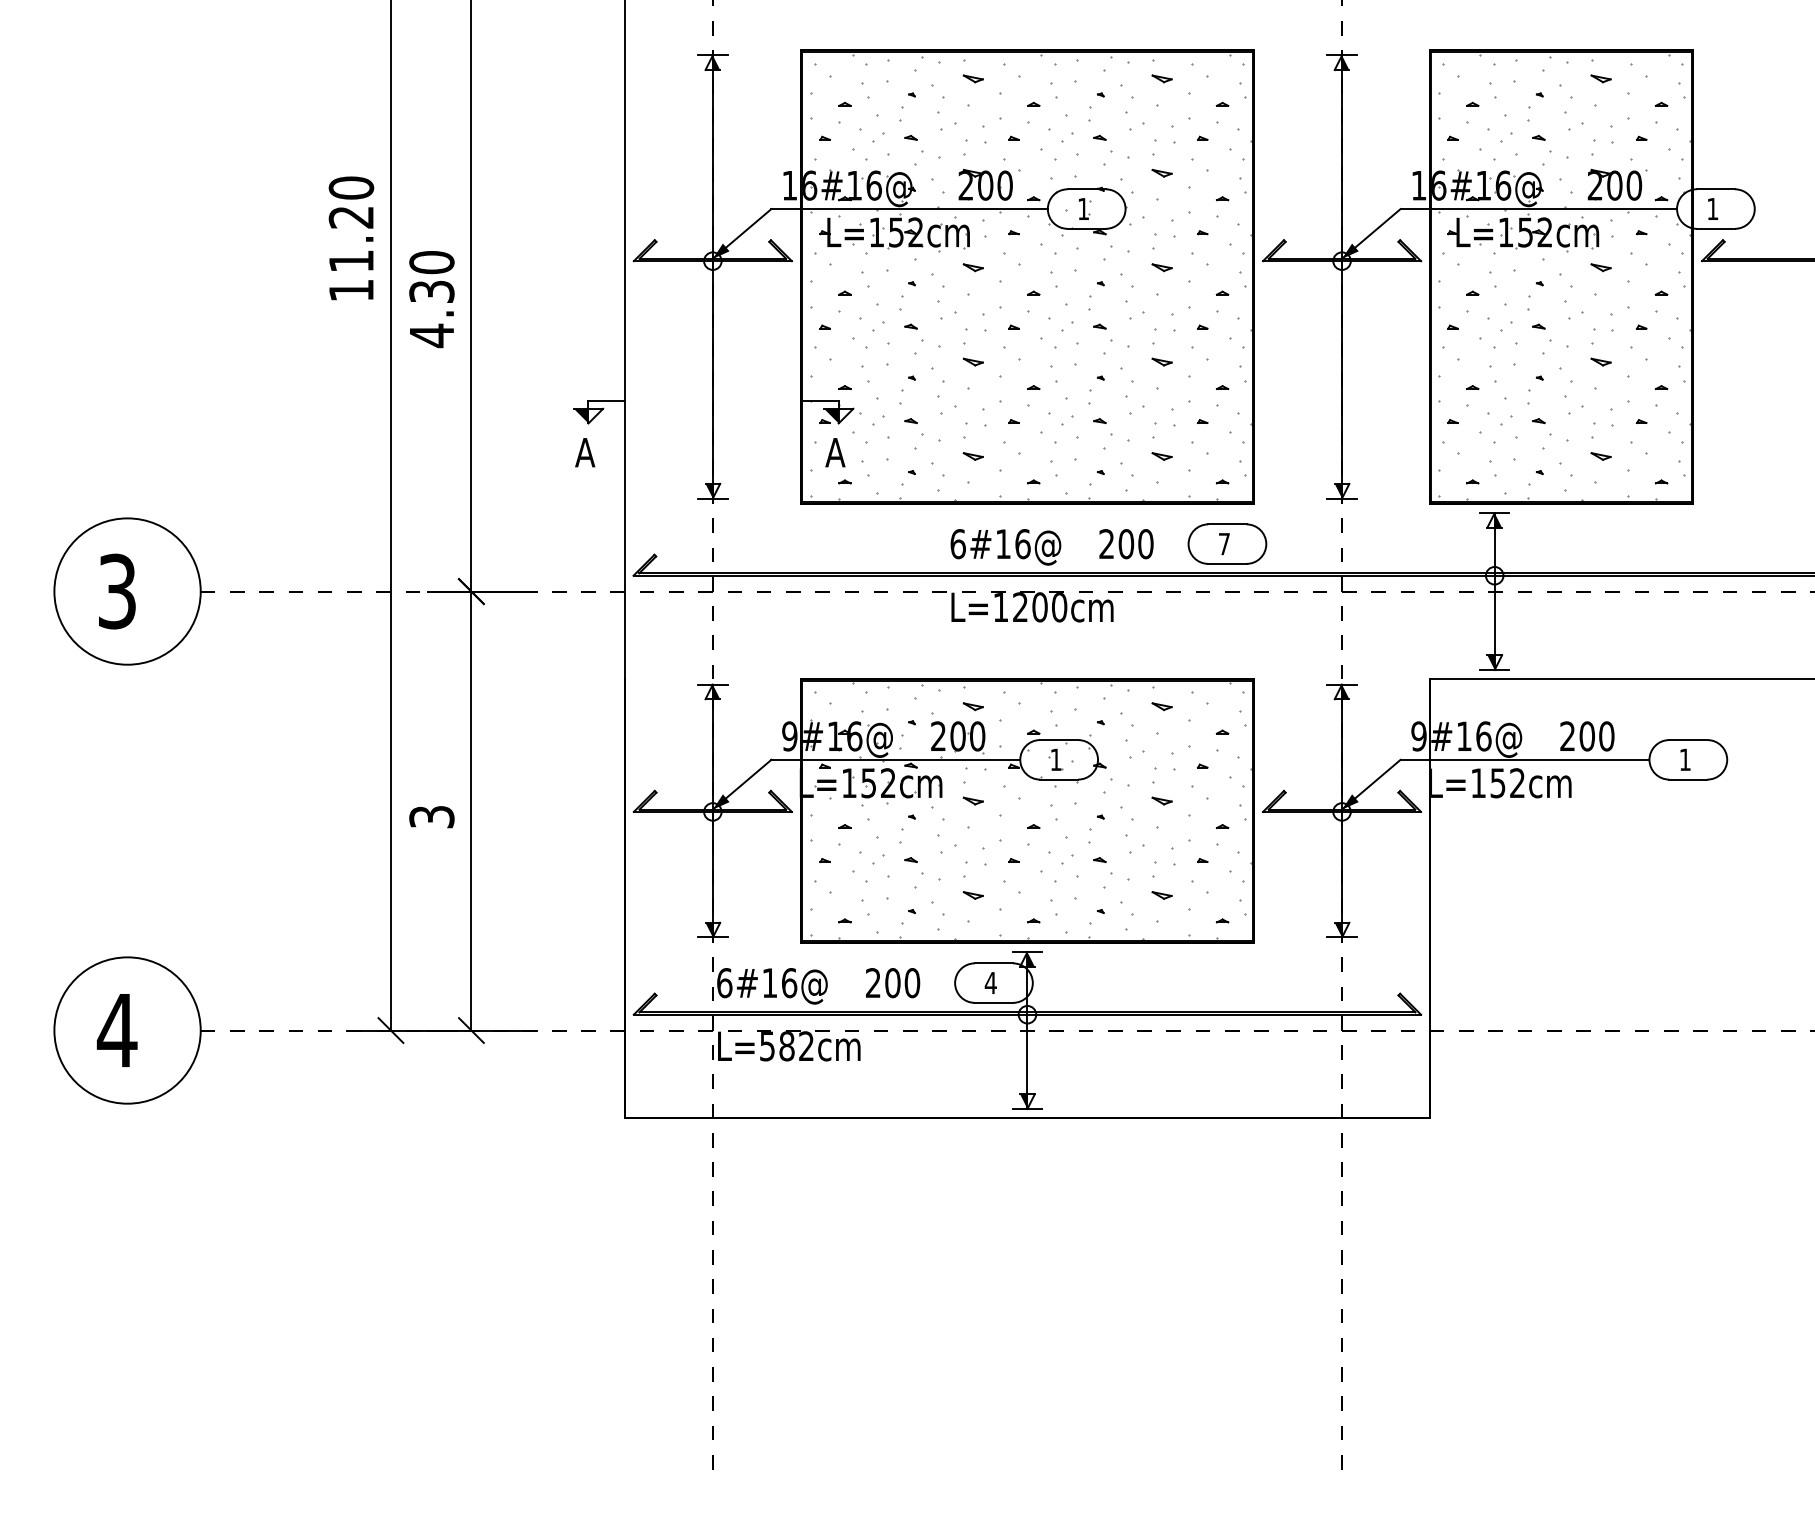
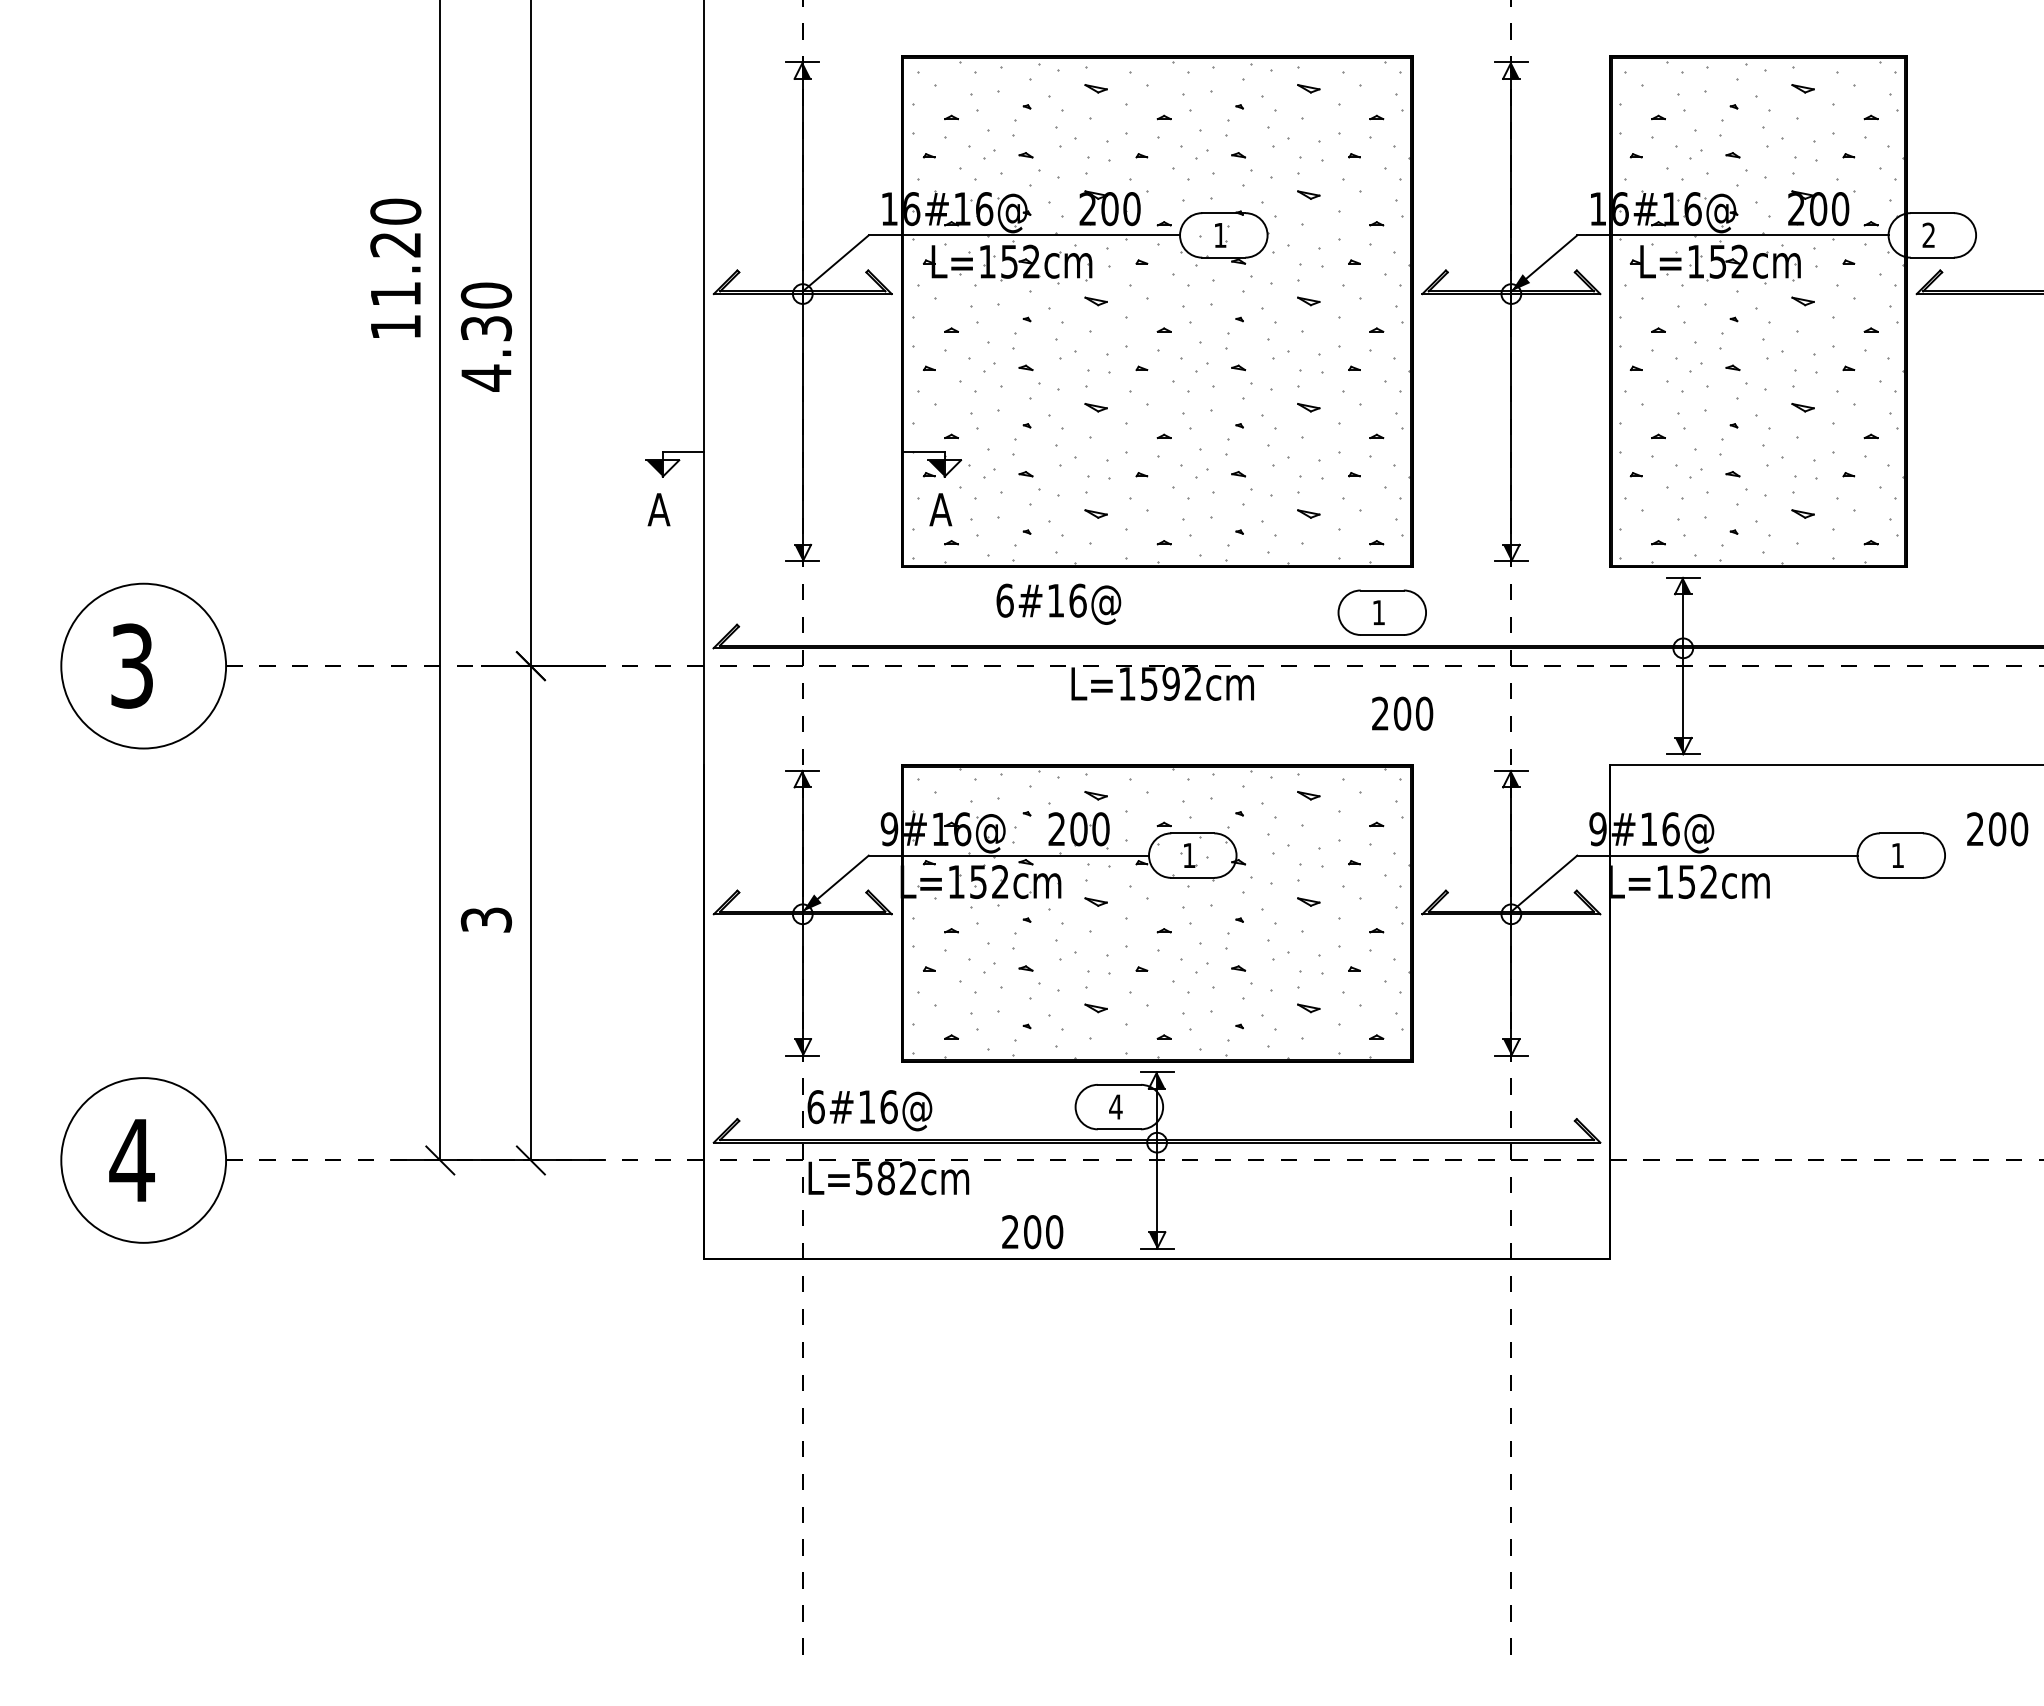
text: (1712, 208) -> (1928, 234), 1 -> 2
fill: (720, 250) -> (811, 282), removed
text: (1126, 543) -> (1402, 713), moved
text: (1224, 543) -> (1378, 612), 7 -> 1
text: (1005, 546) -> (1058, 603), moved
text: (1039, 606) -> (1170, 683), L=1200cm -> L=1592cm
text: (1587, 736) -> (1997, 829), moved
fill: (1350, 801) -> (1520, 902), removed
text: (892, 983) -> (1032, 1232), moved

